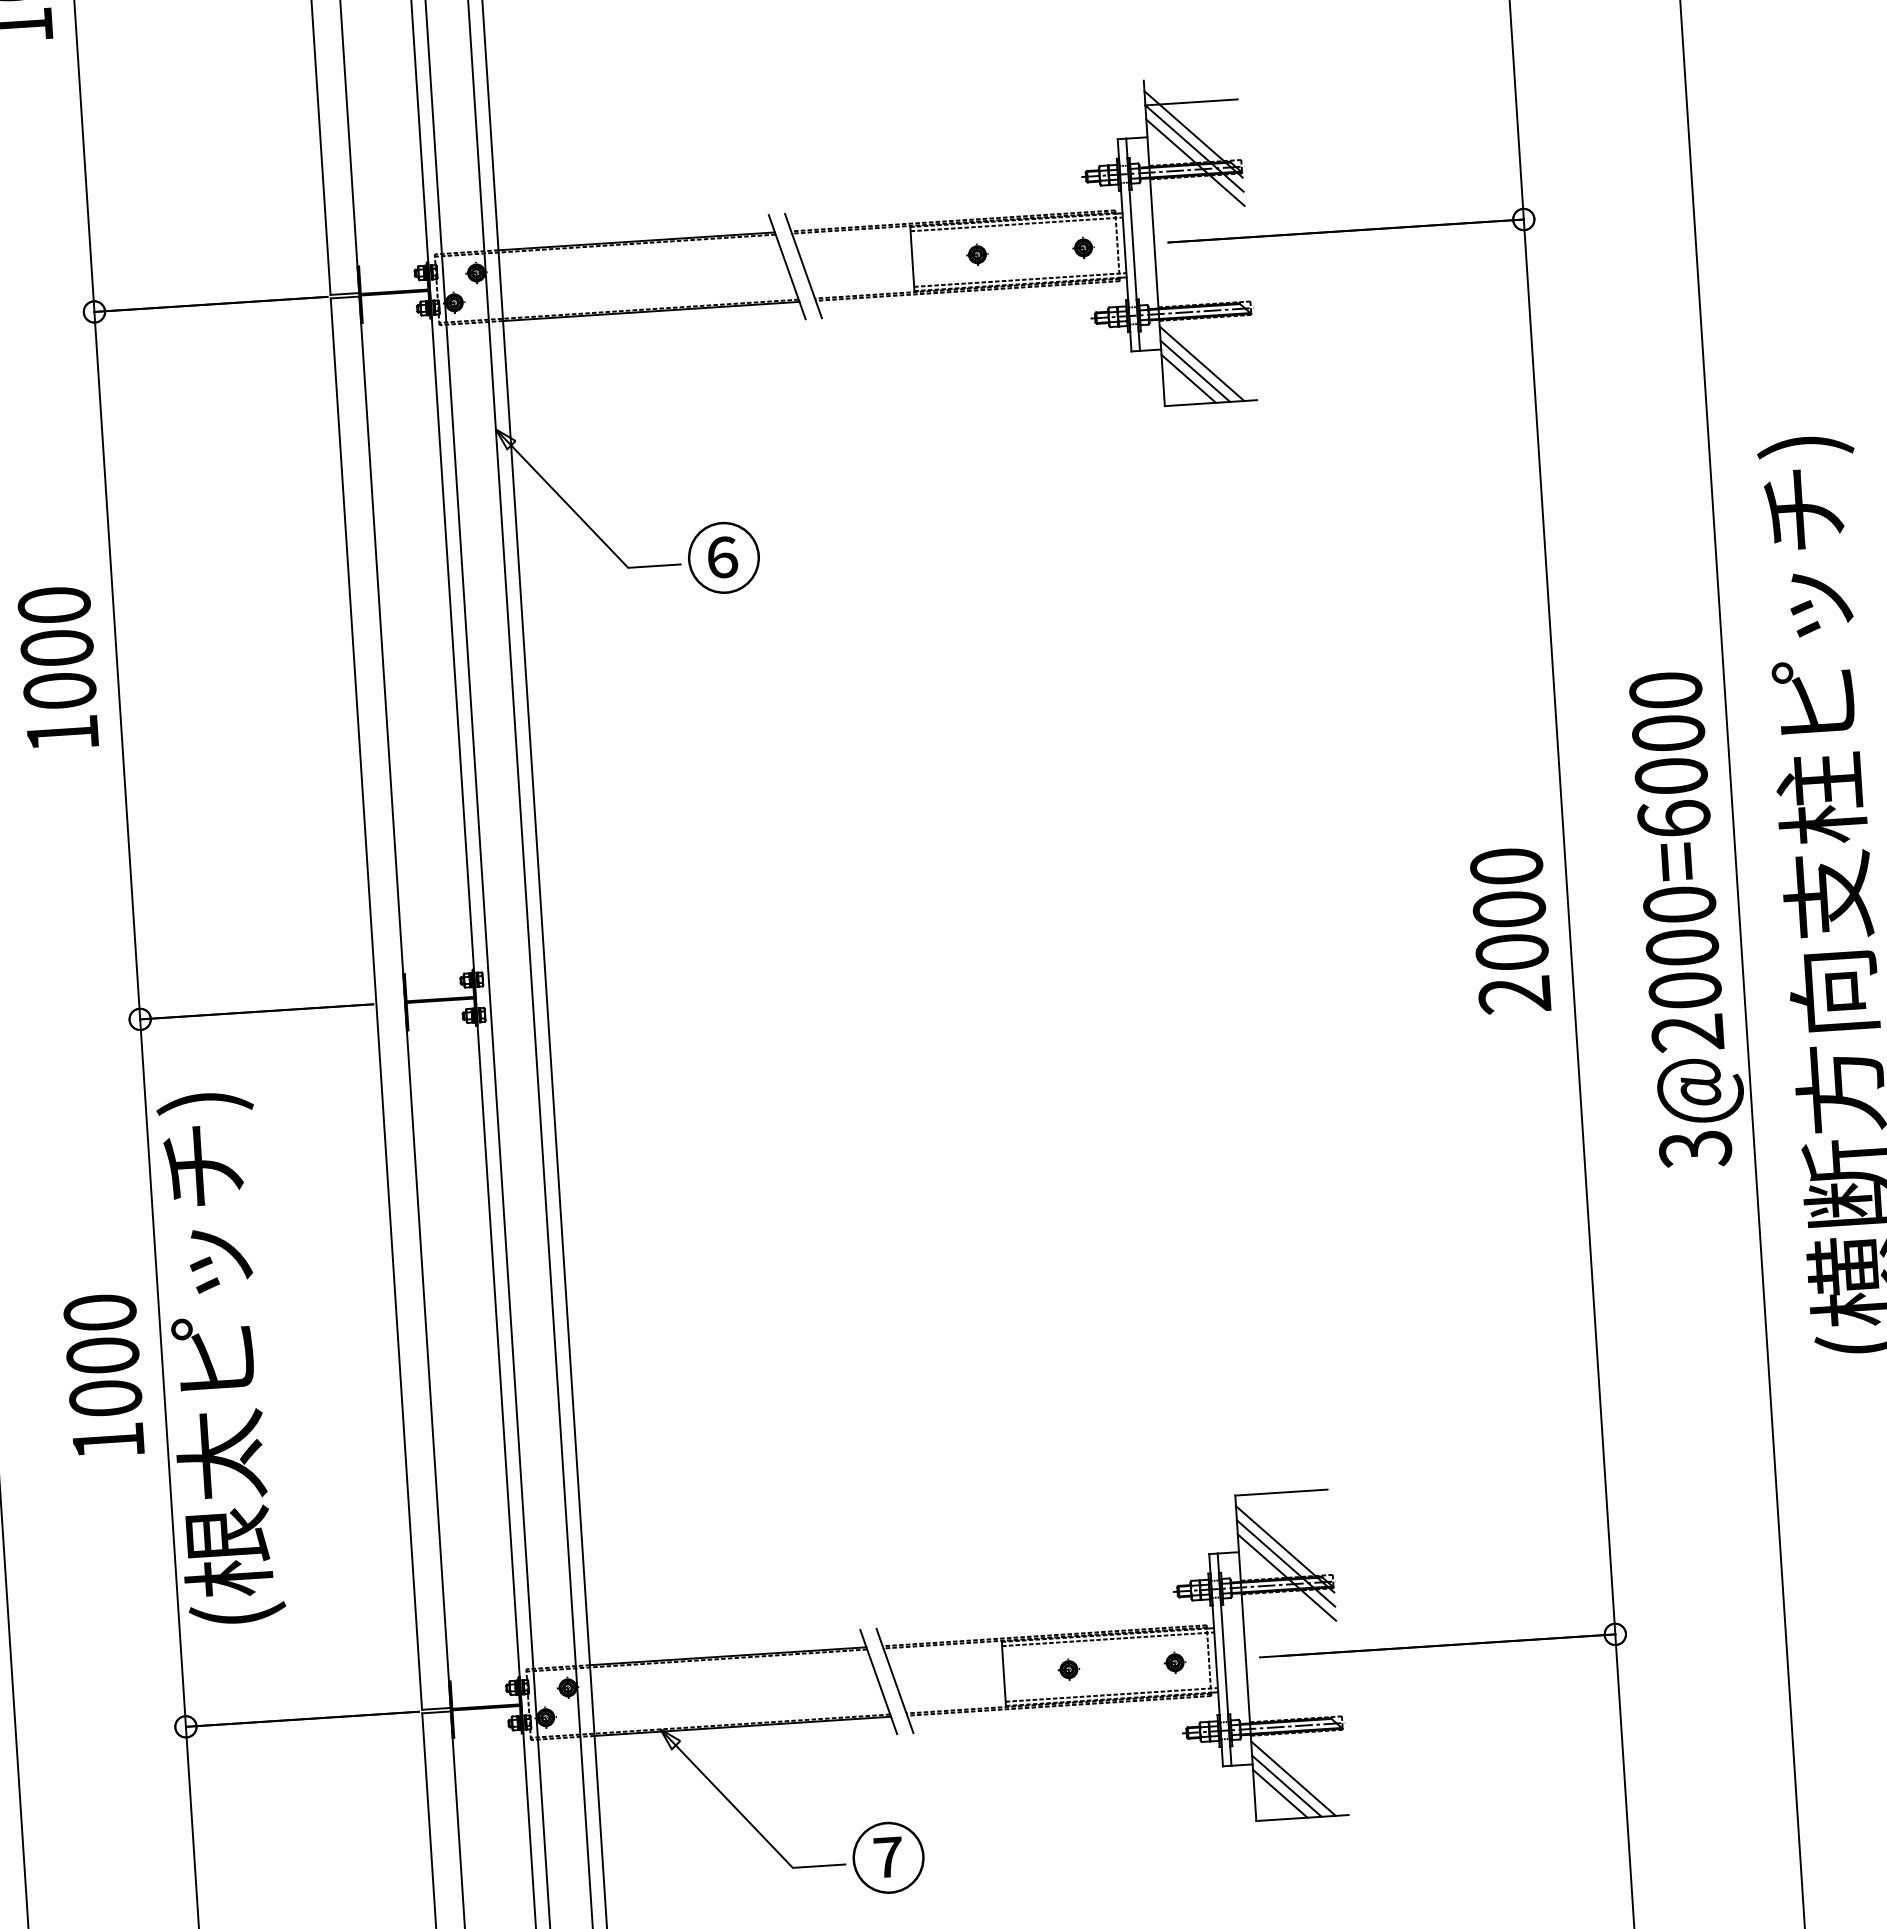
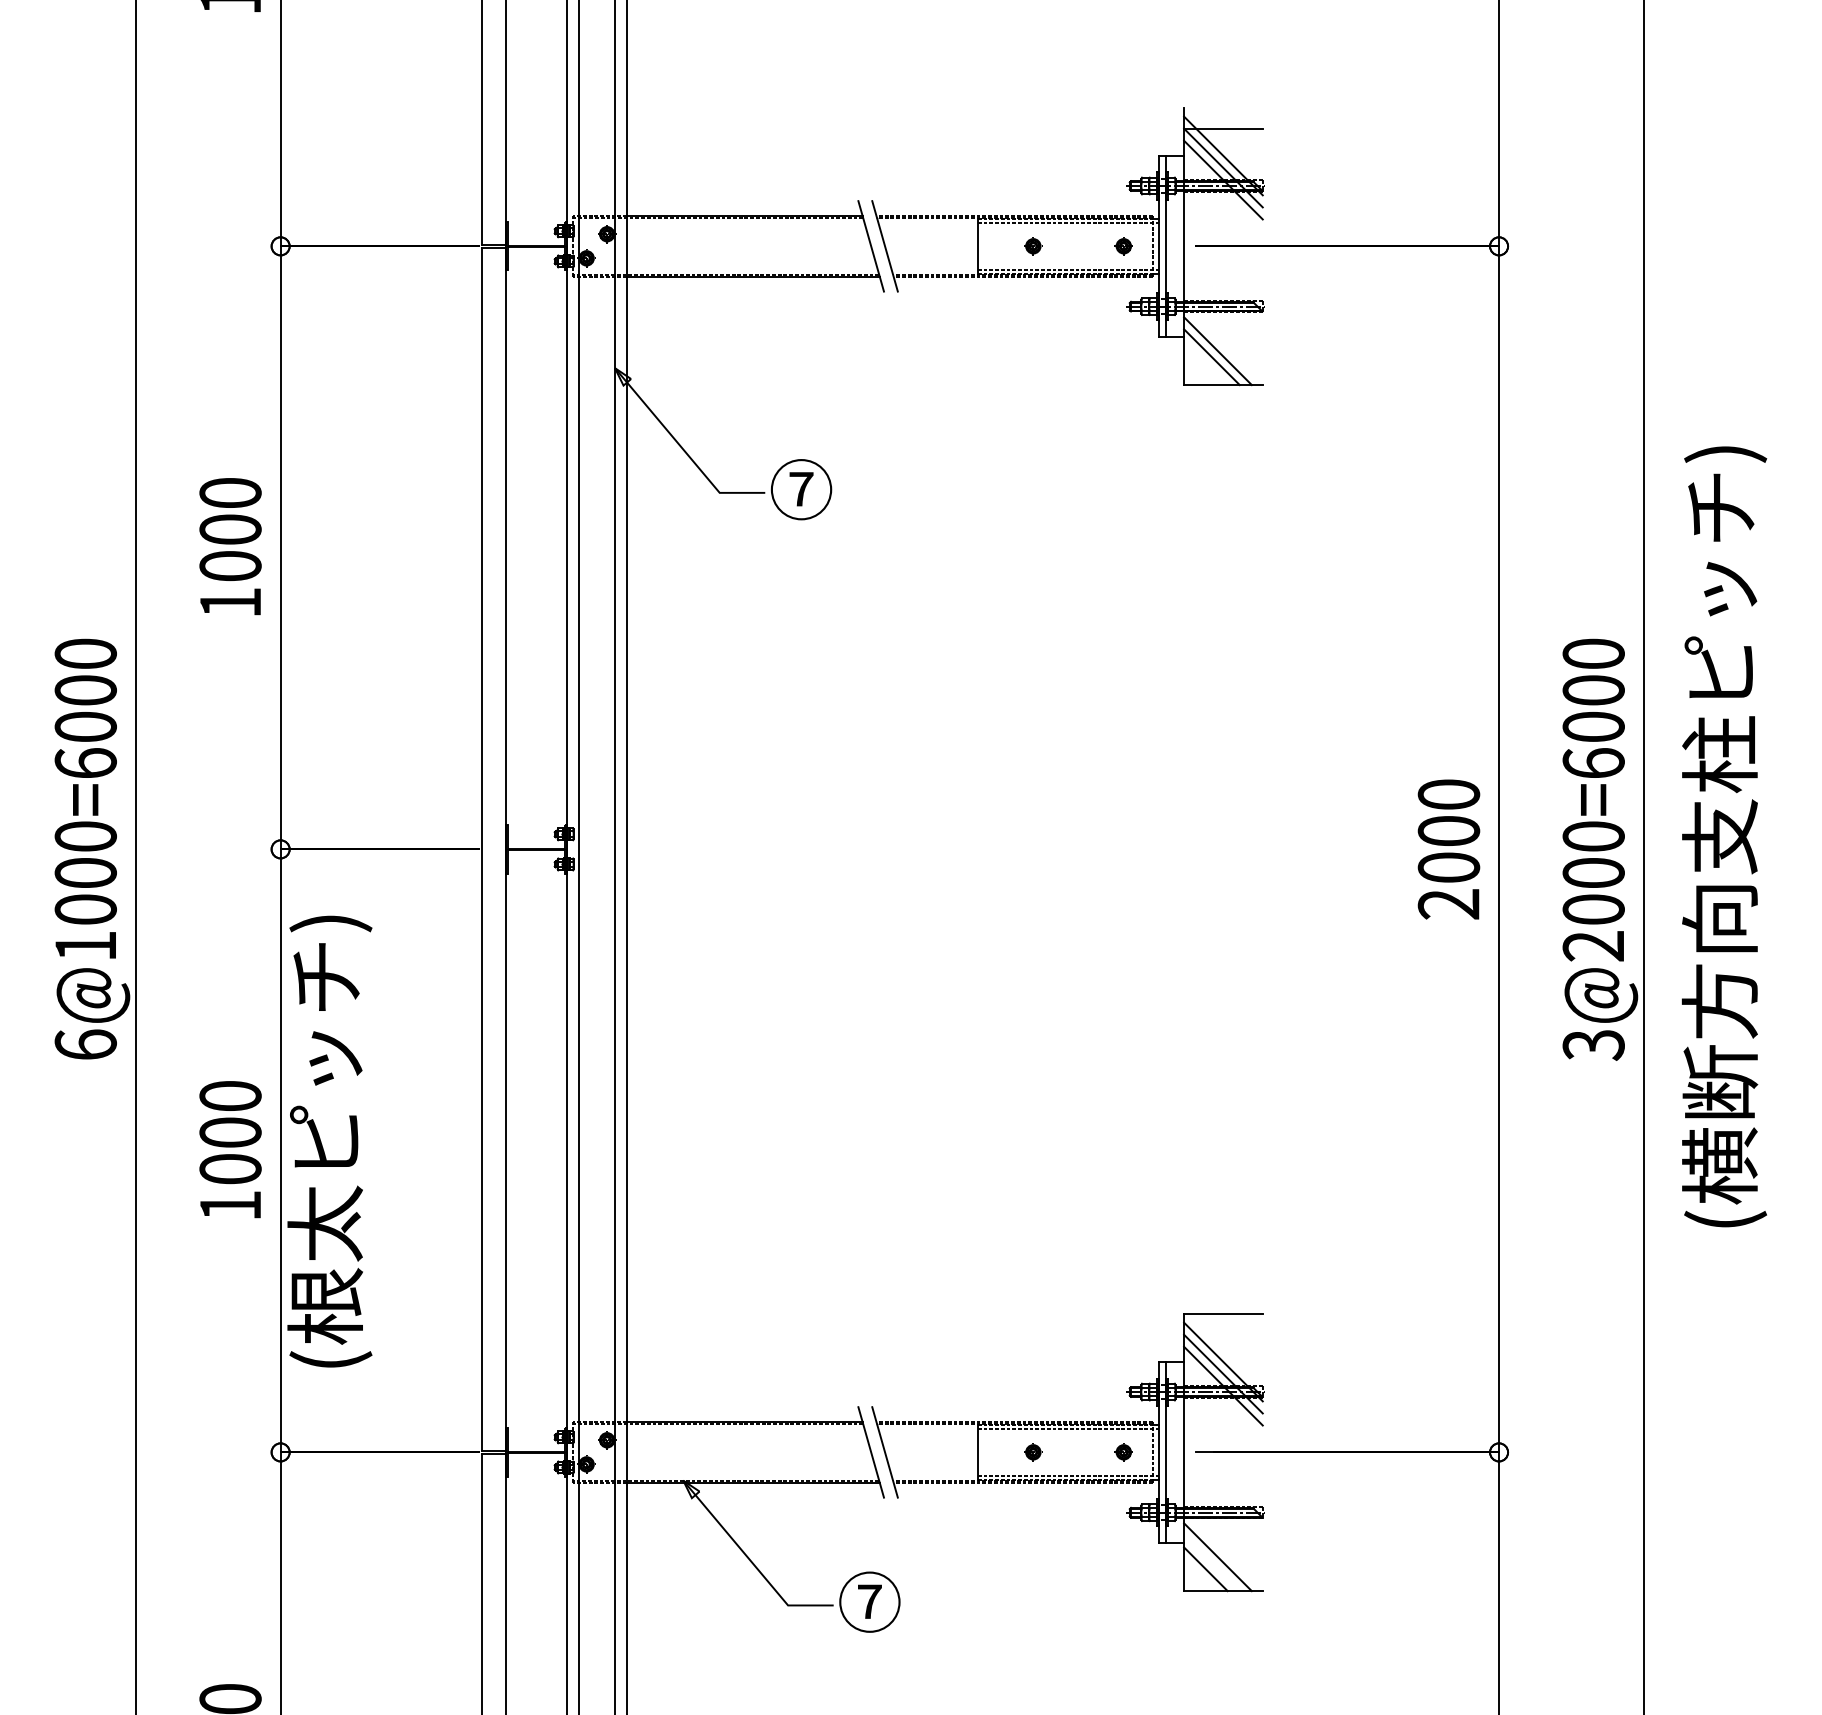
line: (1188, 379) -> (1205, 363), removed
text: (722, 557) -> (800, 489), ⑥ -> ⑦
line: (1286, 1786) -> (1211, 1563), removed

